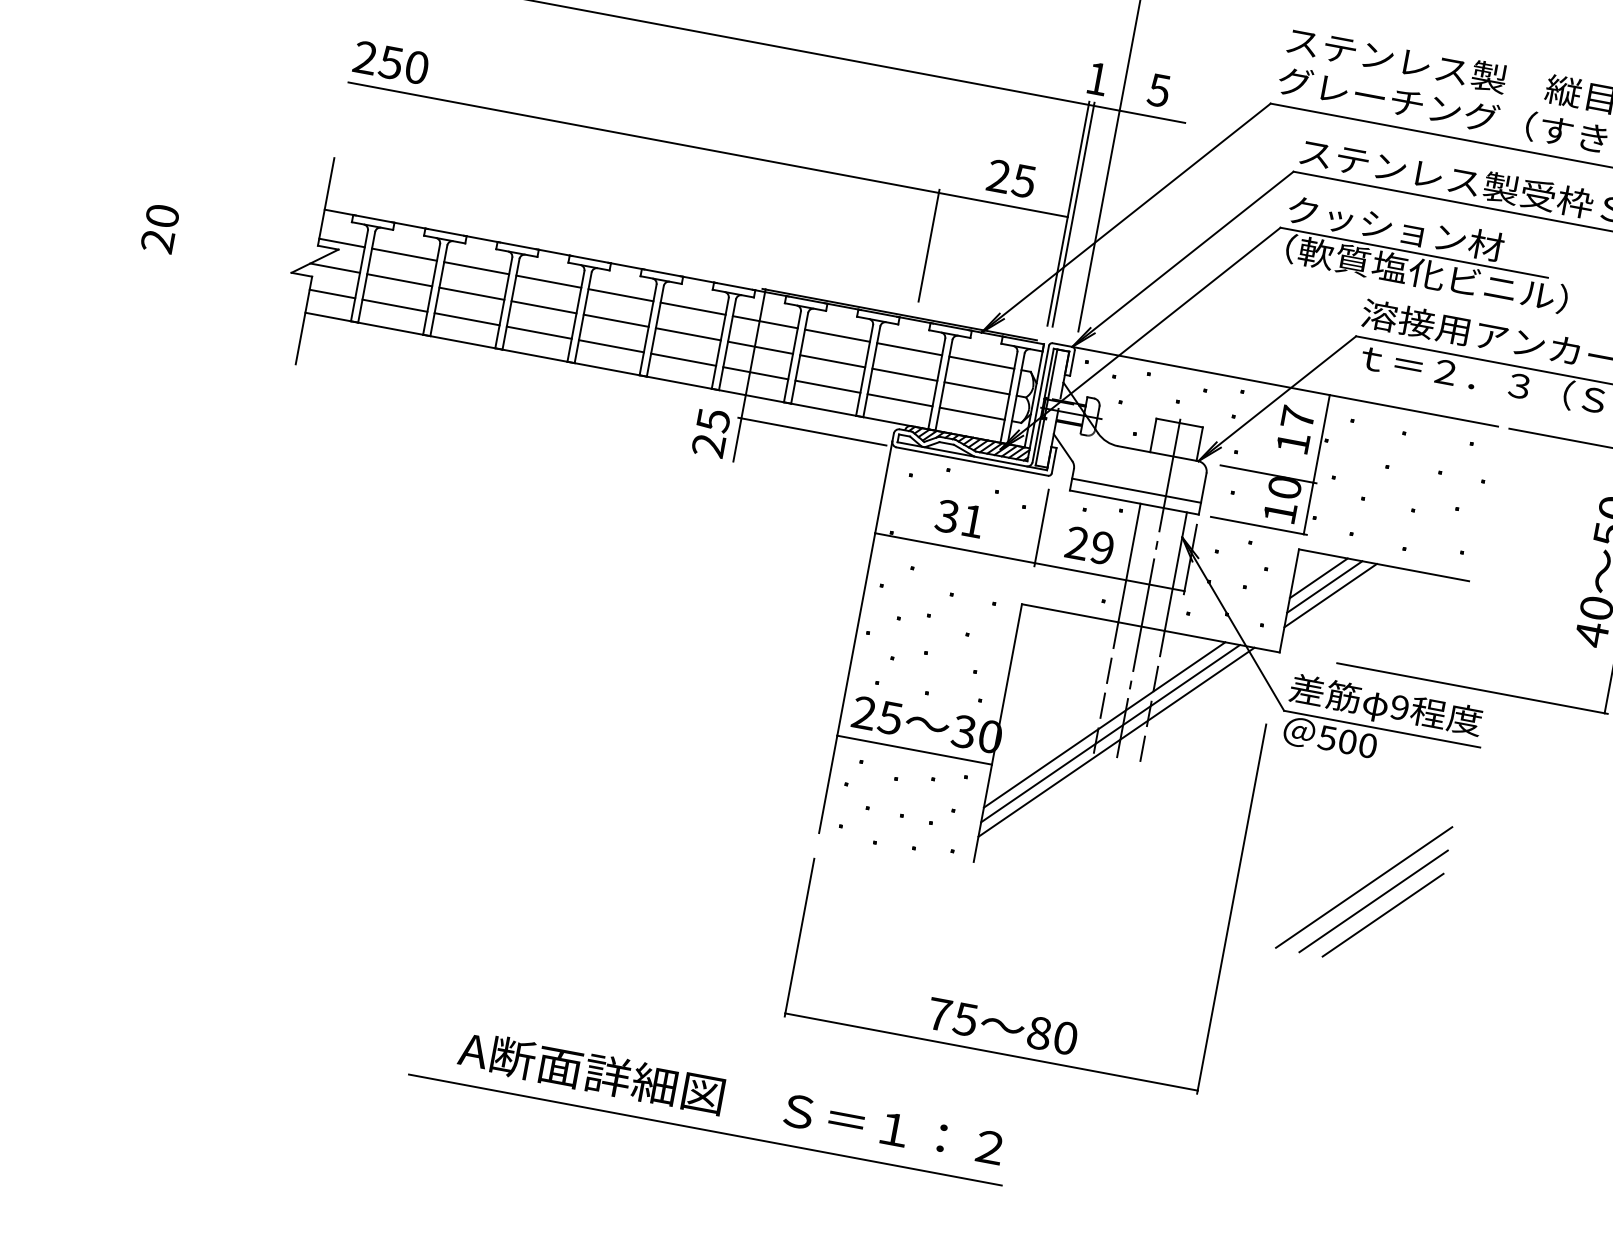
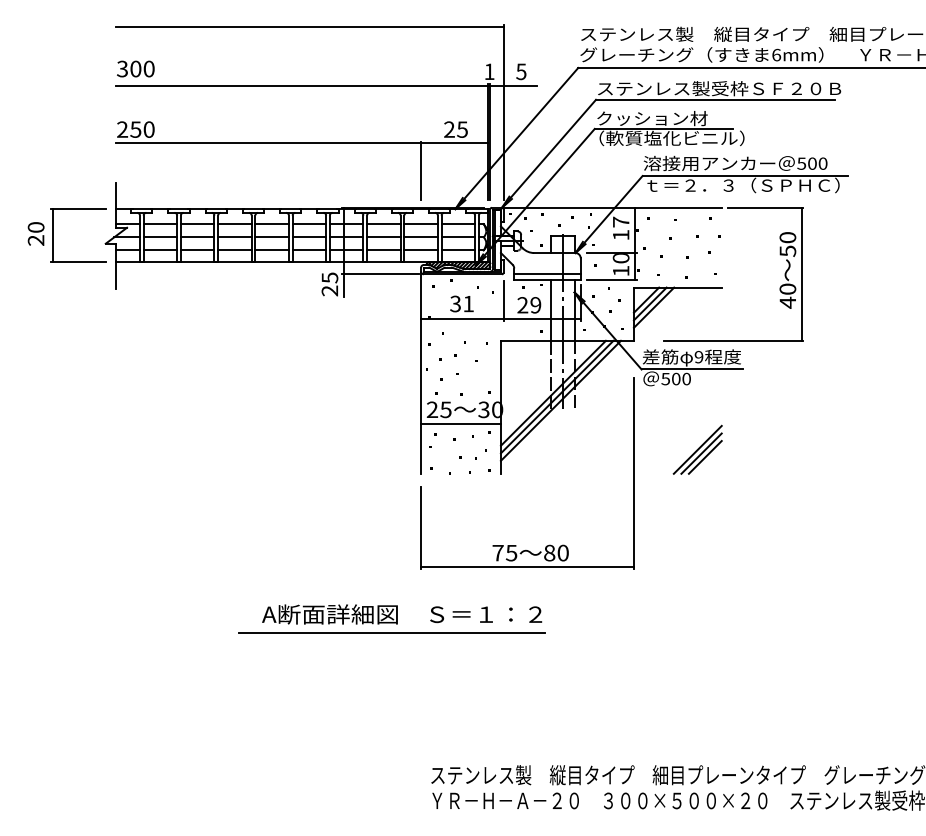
part: (193, 237) -> (53, 235), added
part: (1363, 886) -> (697, 449), size x0.62

